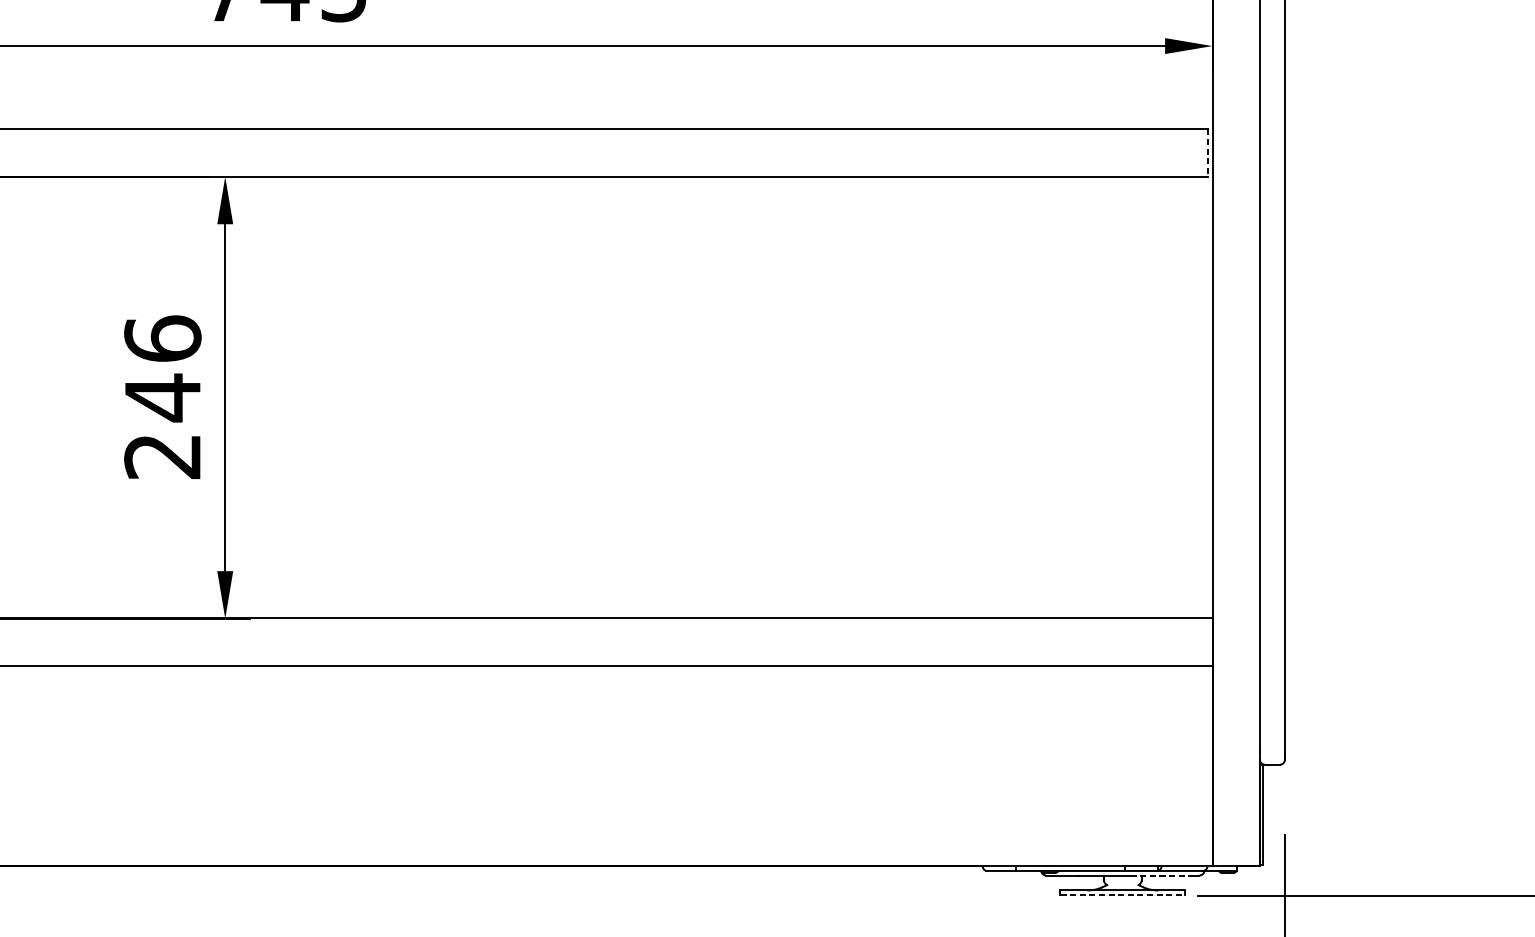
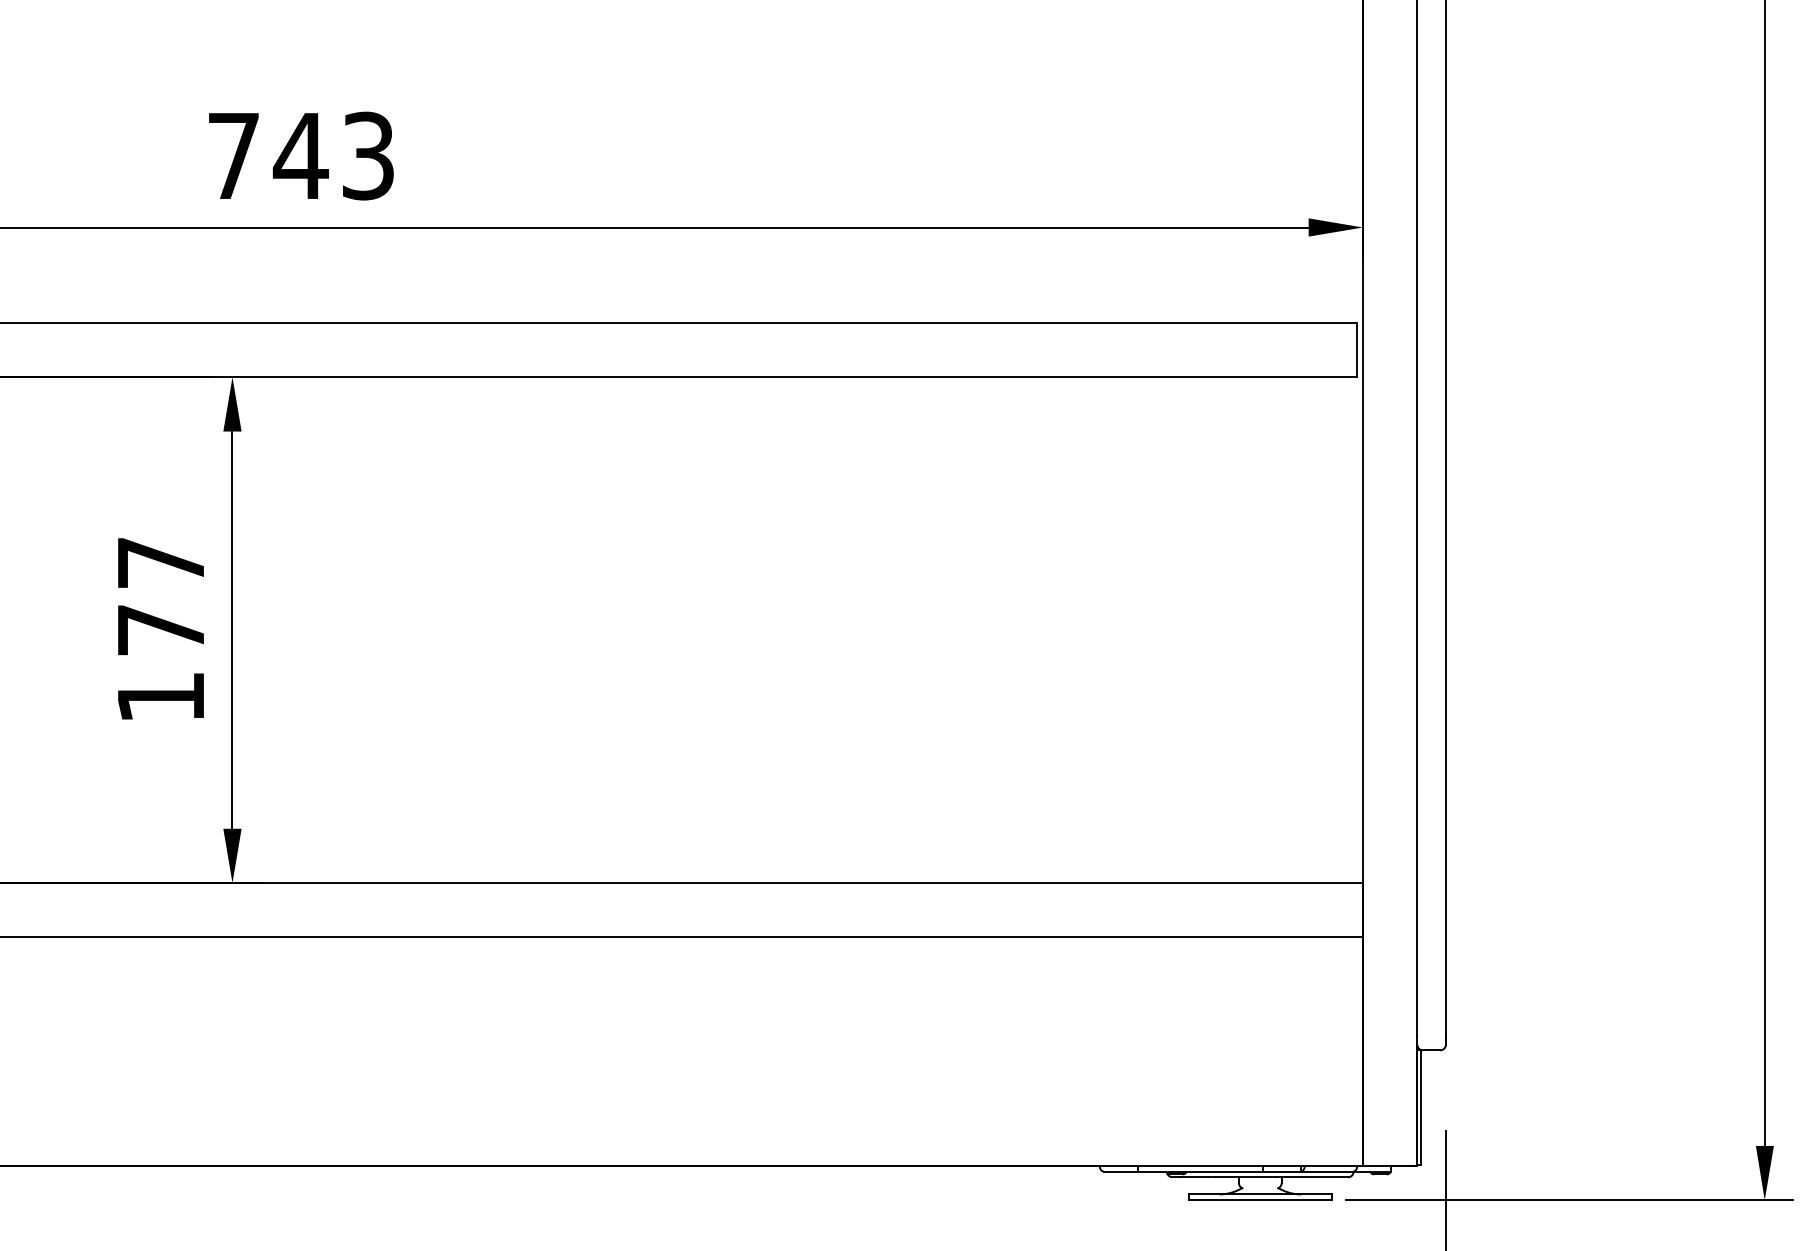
line: (1207, 153) -> (1357, 350), dashed -> solid
text: (162, 397) -> (160, 629), 246 -> 177
line: (1164, 875) -> (1308, 1177), dashed -> solid
line: (1123, 895) -> (1260, 1200), dashed -> solid

